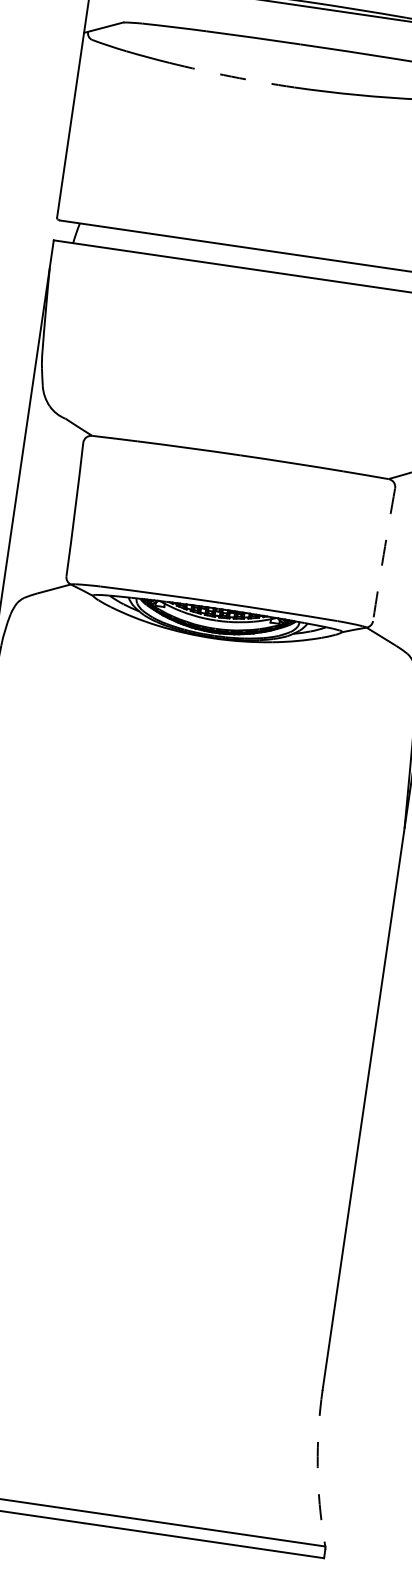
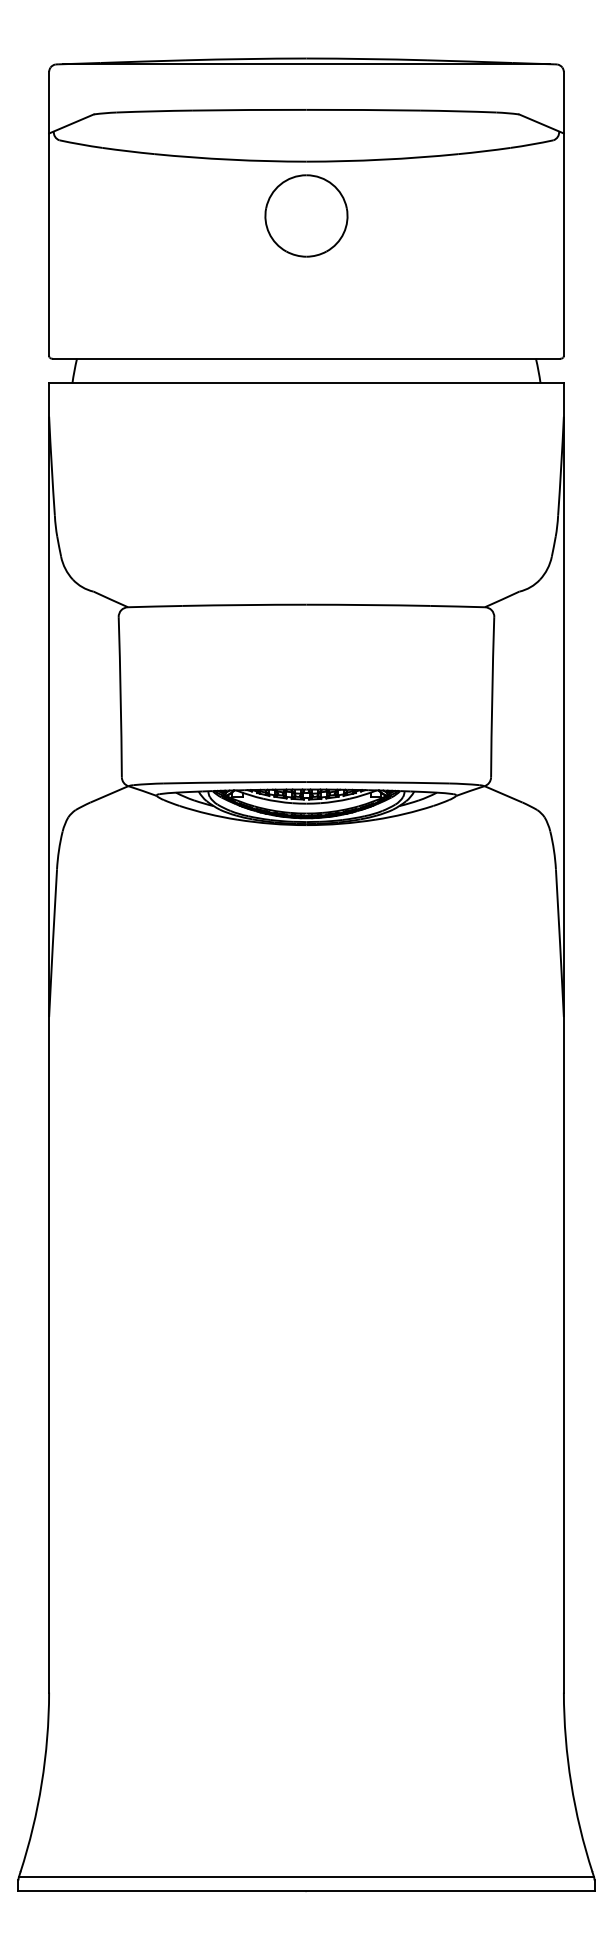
arc: (231, 76) -> (230, 159), dashed -> solid
part: (287, 132) -> (306, 215), added
arc: (383, 554) -> (492, 697), dashed -> solid
arc: (317, 1466) -> (571, 1783), dashed -> solid

